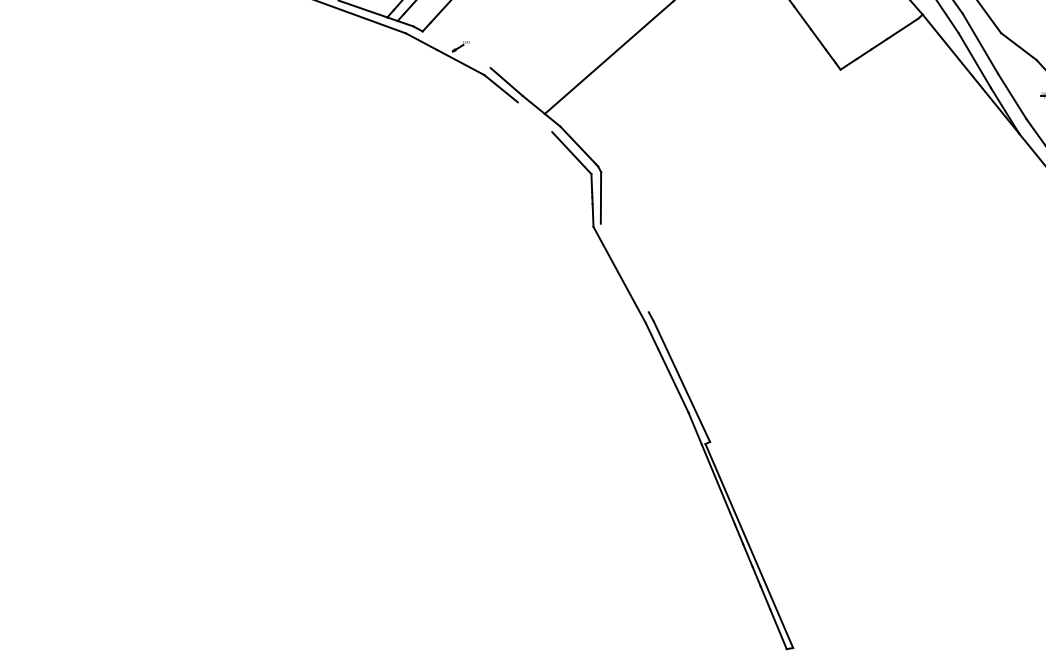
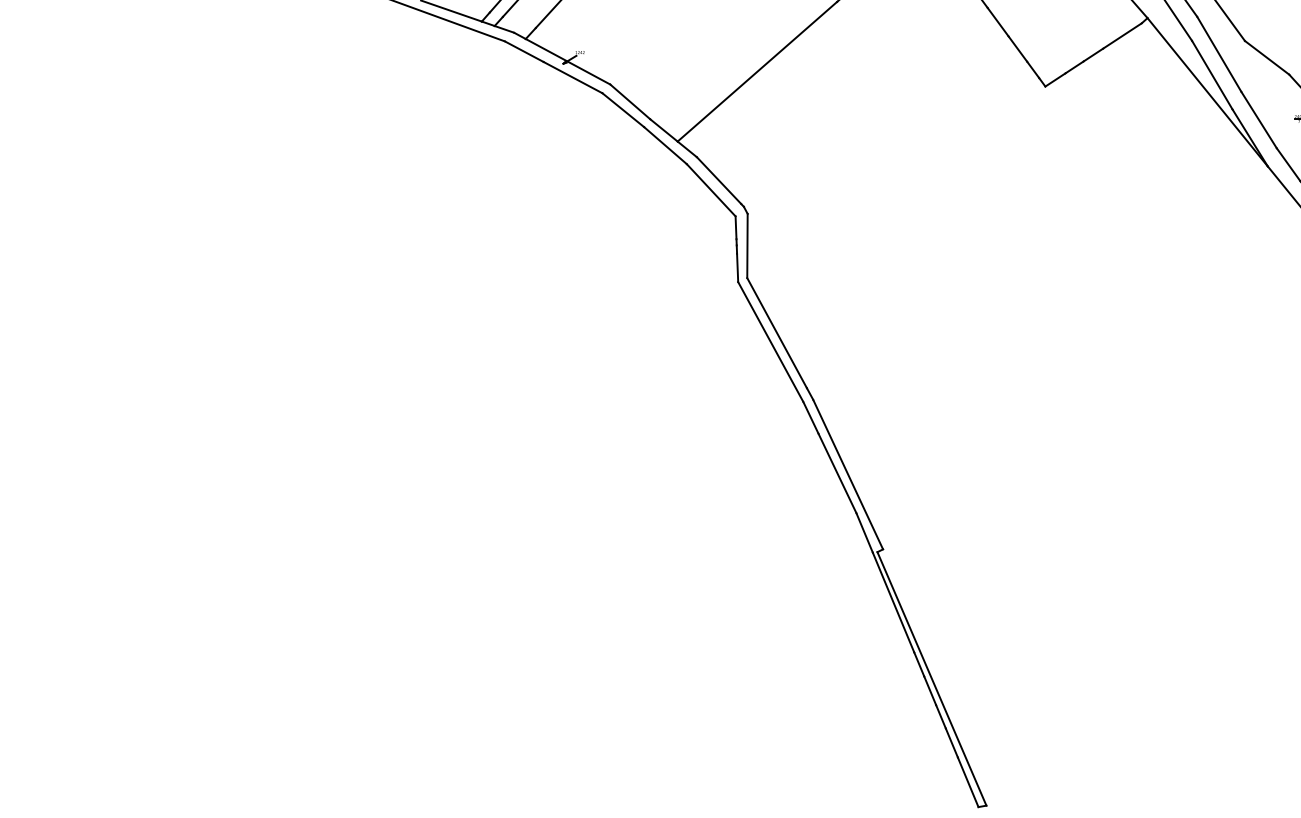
line: (456, 49) -> (567, 61), added
line: (534, 117) -> (664, 145), added
line: (624, 267) -> (776, 332), added

